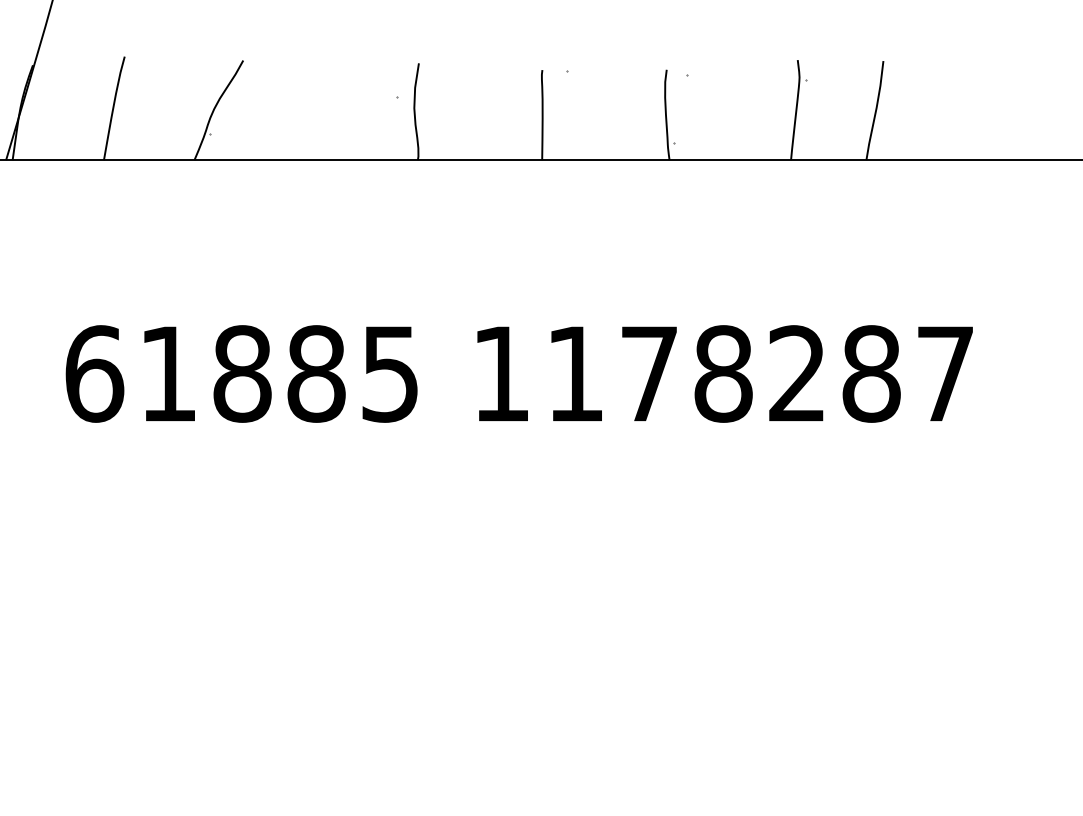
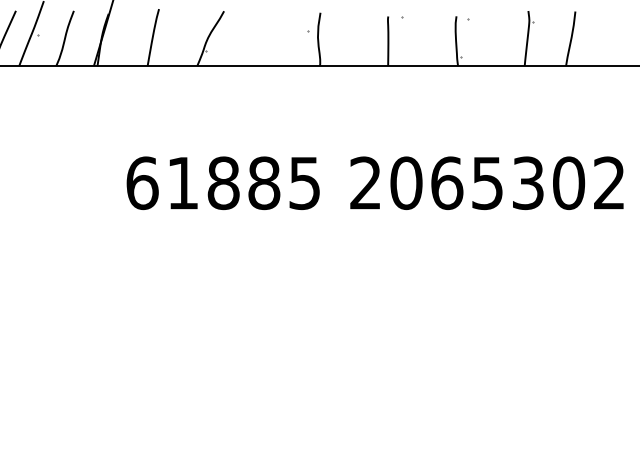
text: (723, 374) -> (487, 183), 1178287 -> 2065302

